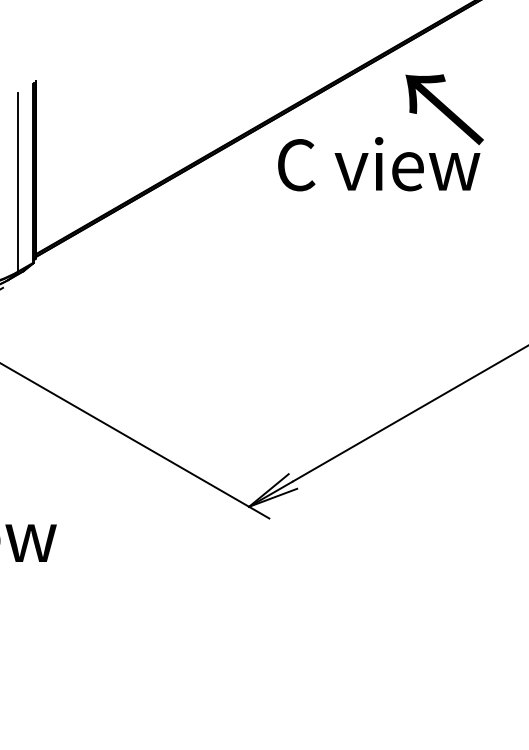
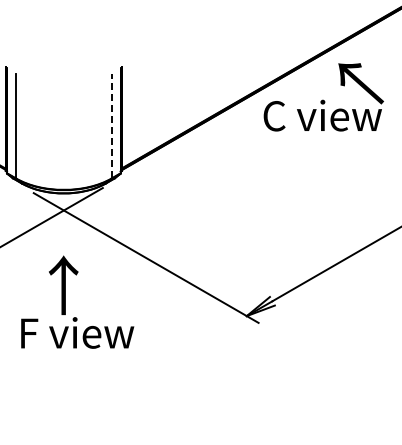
line: (17, 181) -> (111, 125), solid -> dashed

